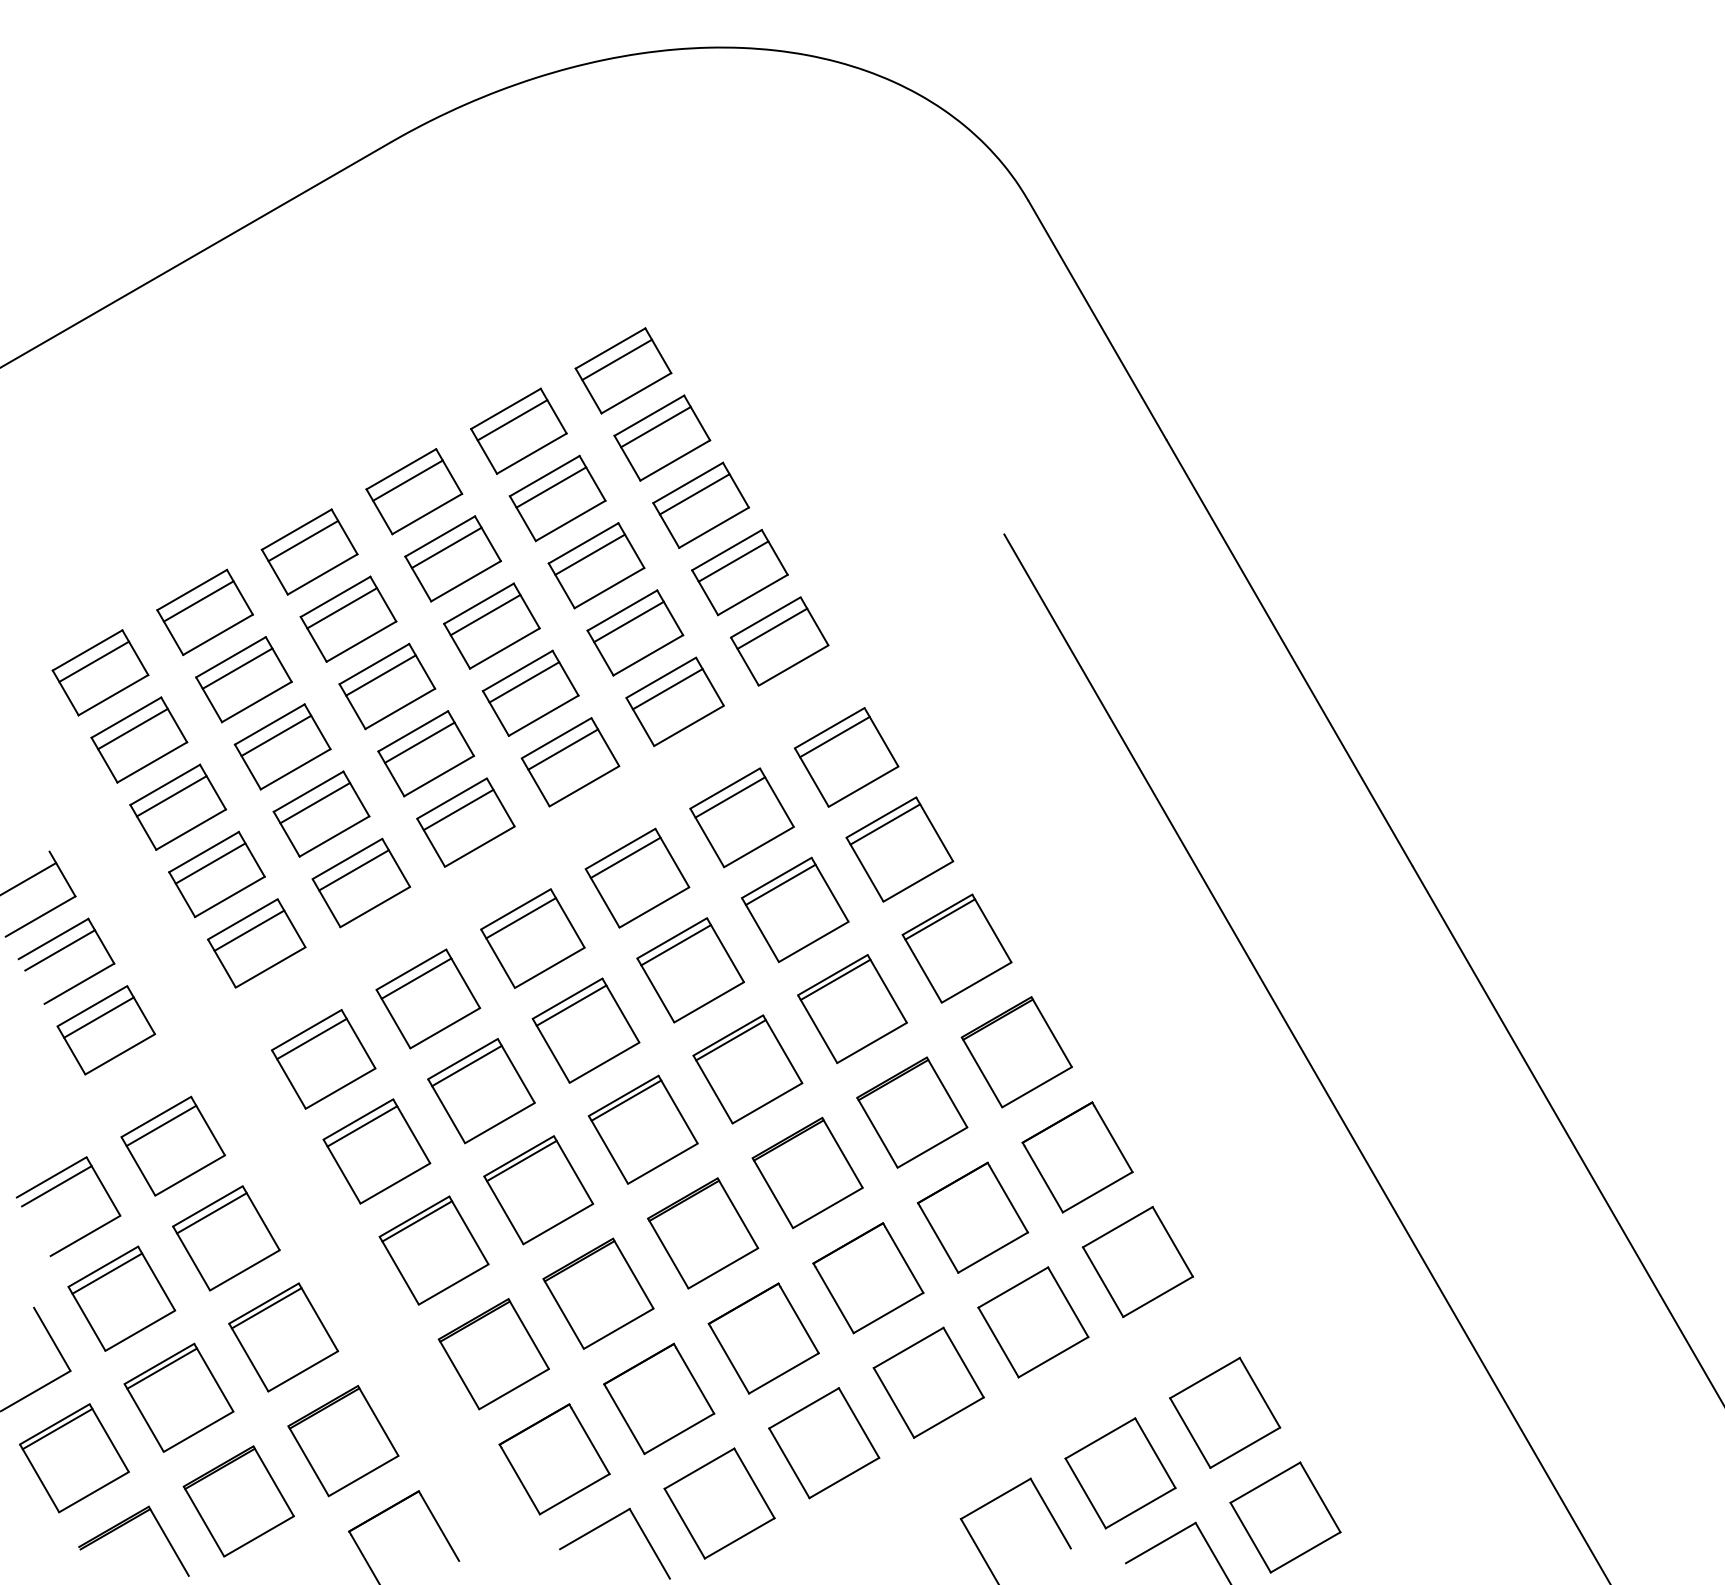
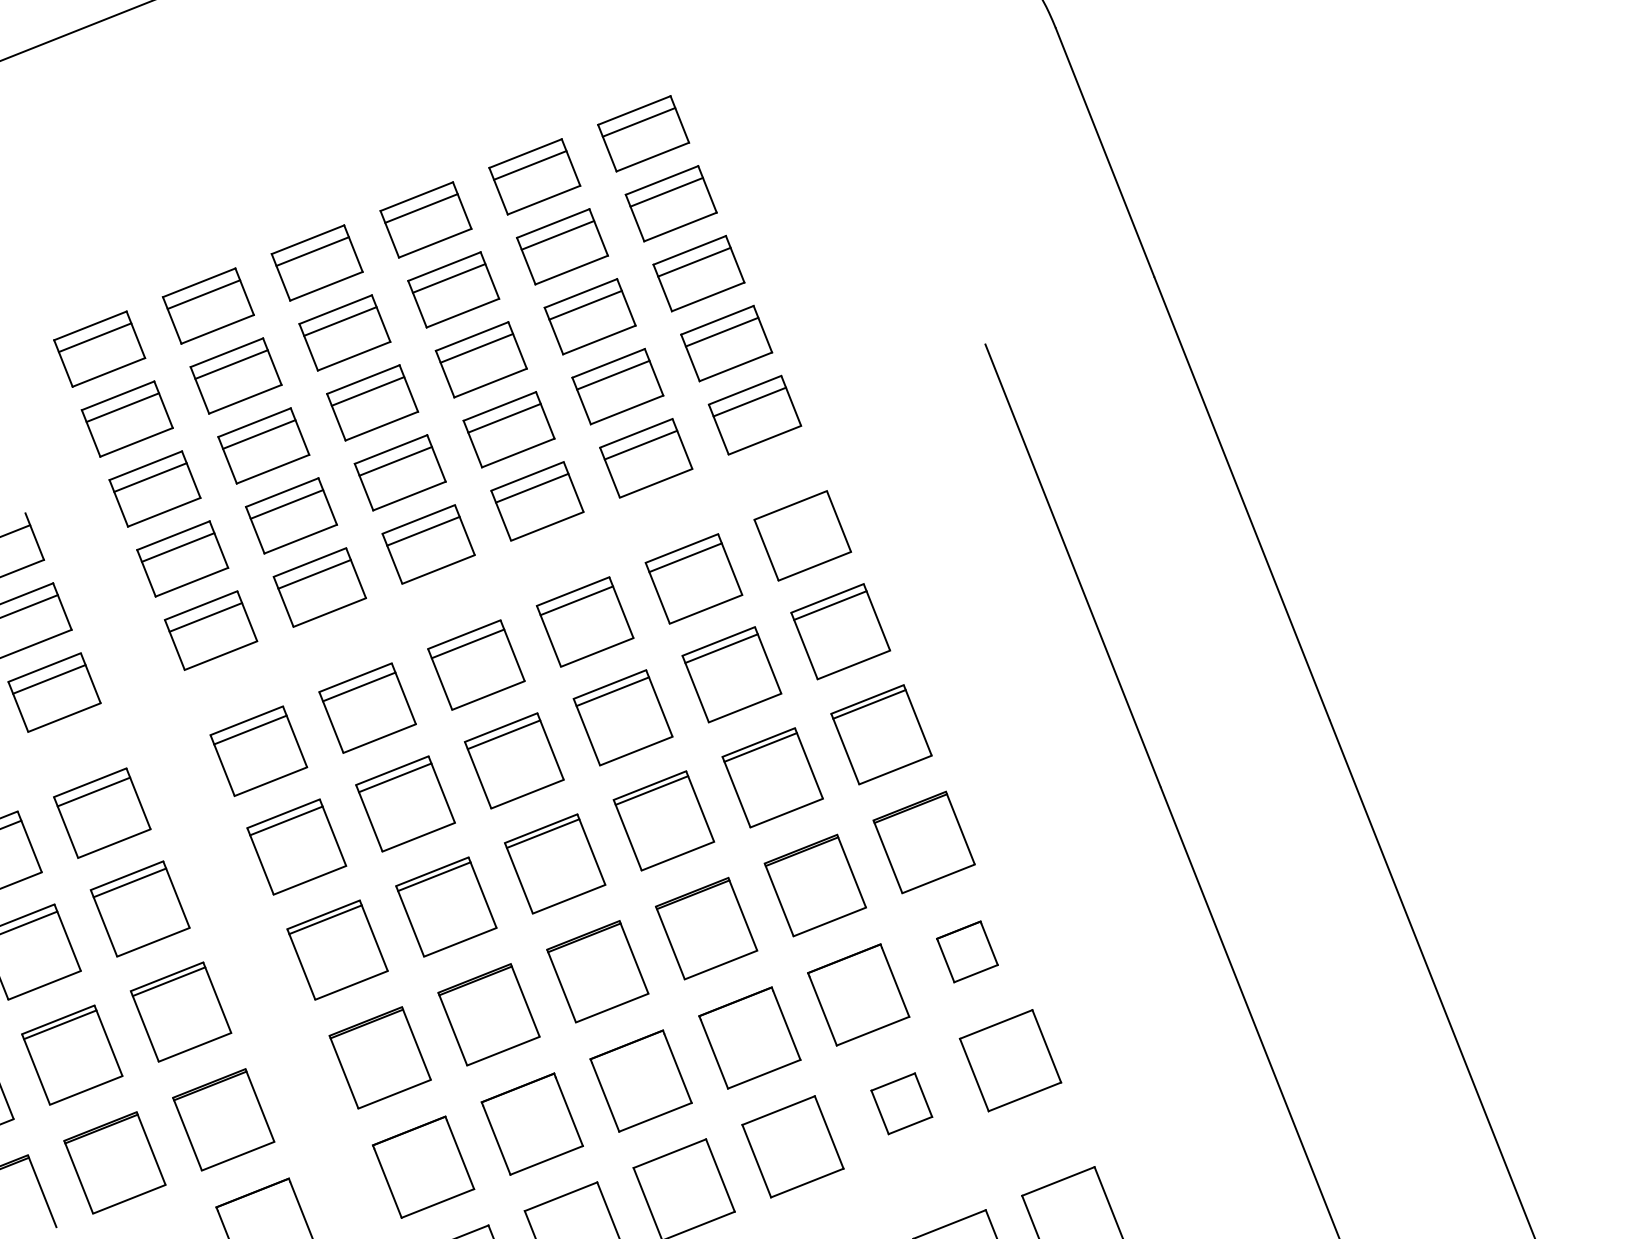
line: (834, 736) -> (794, 514), removed
part: (1077, 1157) -> (967, 951), size x0.6
part: (1033, 1322) -> (901, 1103), size x0.6

